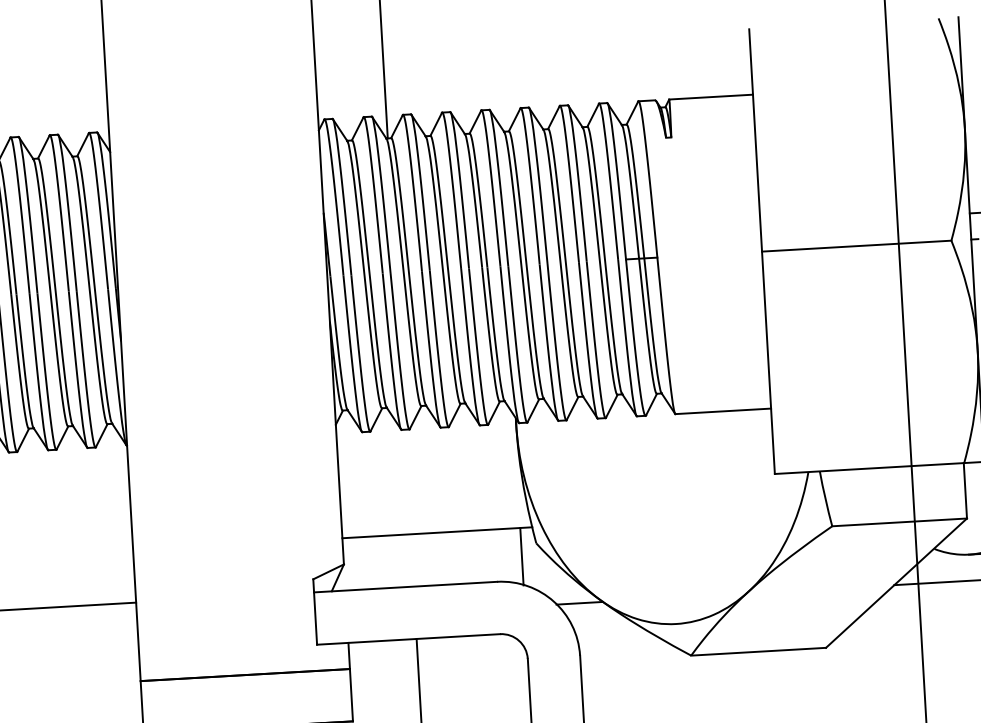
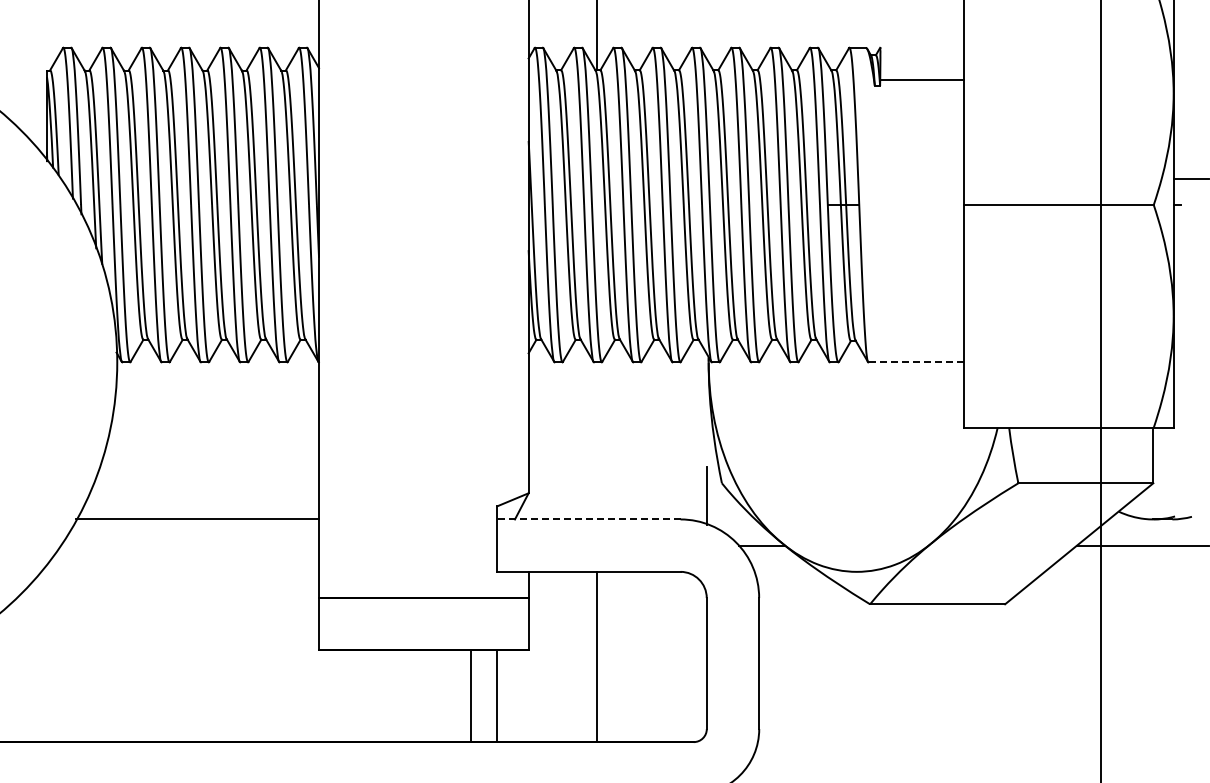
line: (711, 96) -> (922, 79), moved
line: (723, 411) -> (916, 362), solid -> dashed
line: (437, 533) -> (623, 467), removed
line: (405, 587) -> (588, 519), solid -> dashed

